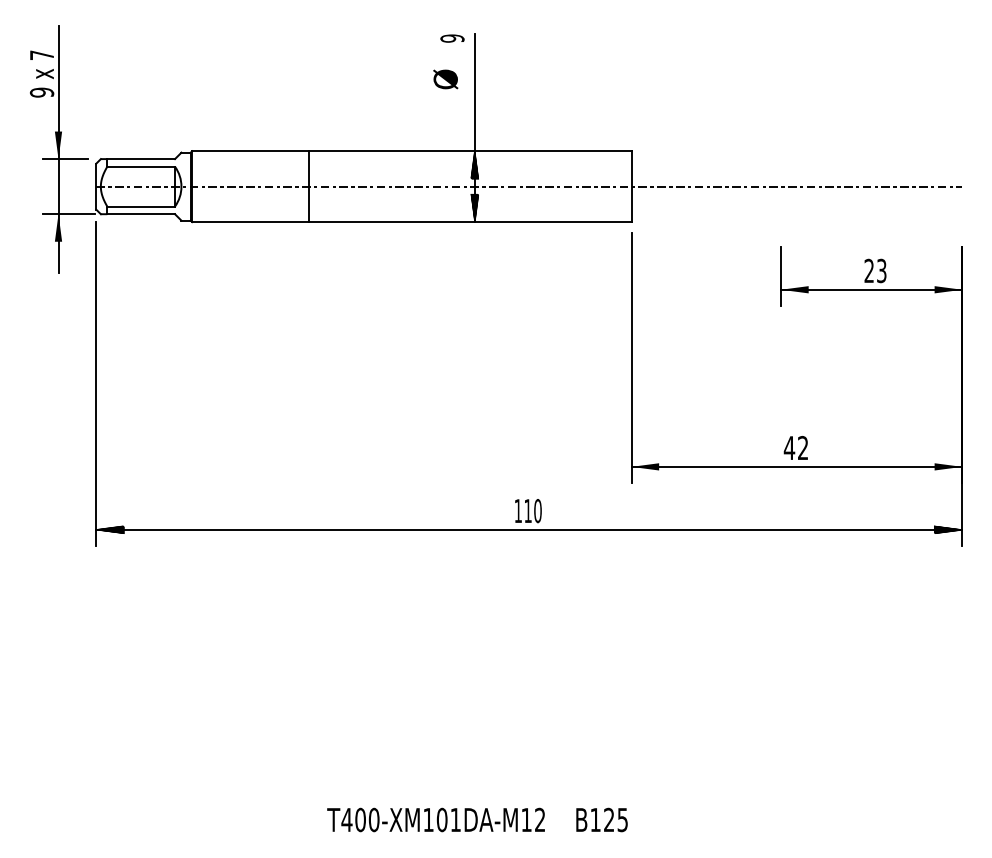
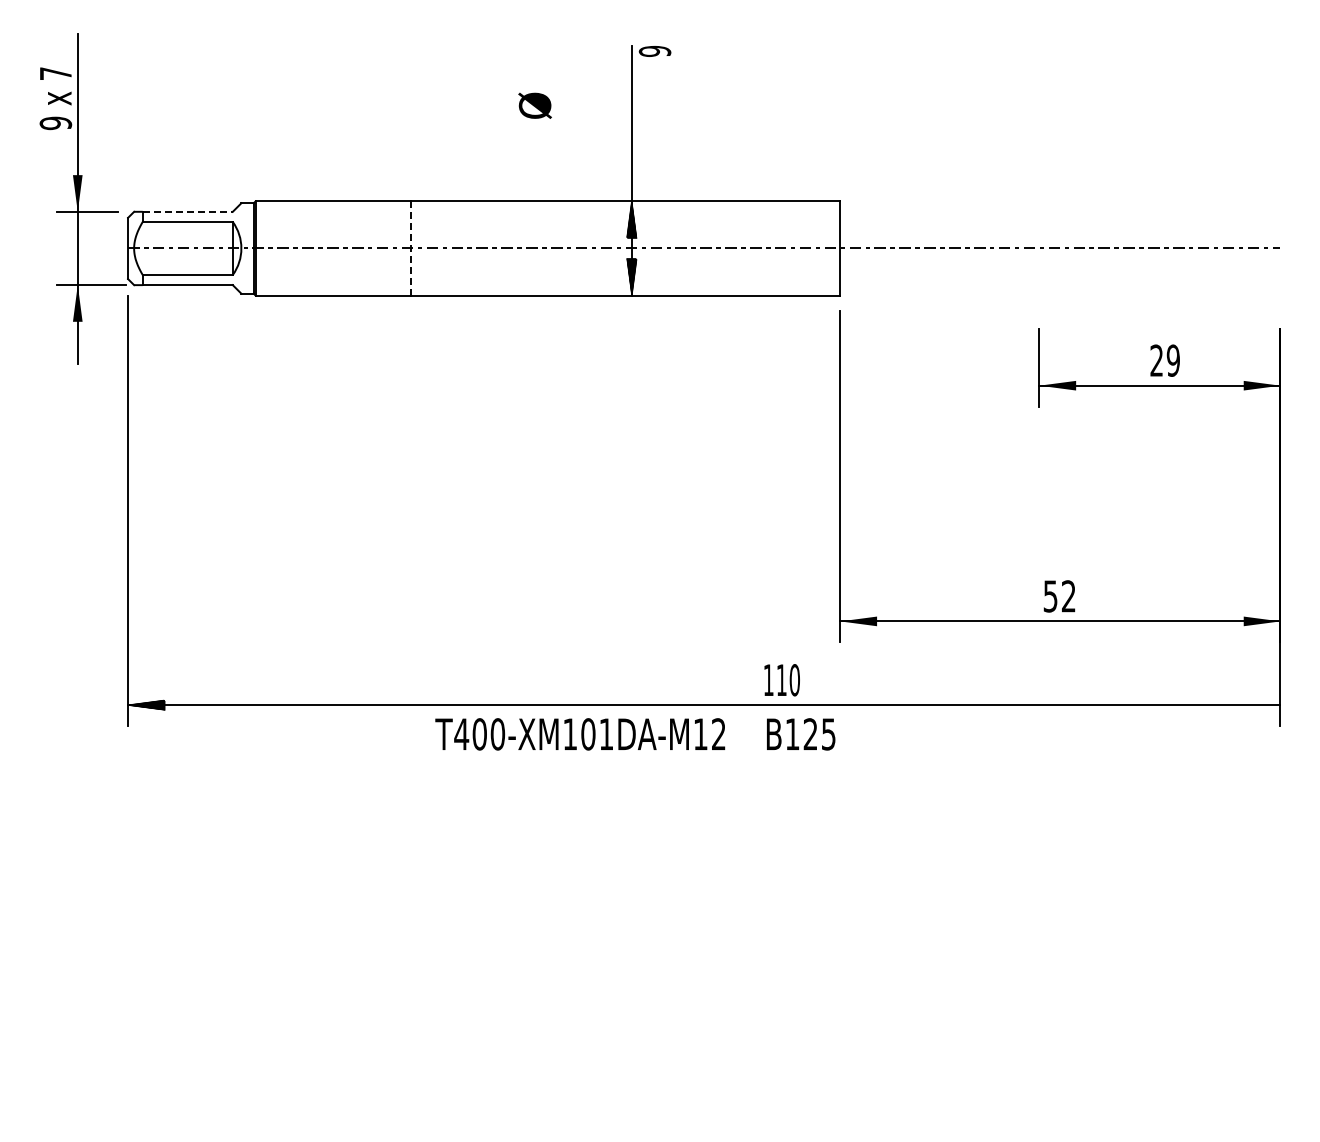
text: (452, 38) -> (654, 51), moved
text: (445, 79) -> (534, 105), moved
line: (141, 158) -> (188, 211), solid -> dashed
line: (308, 186) -> (410, 248), solid -> dashed
text: (881, 270) -> (1172, 360), 23 -> 29
text: (789, 448) -> (1050, 596), 42 -> 52
text: (527, 511) -> (781, 680), moved
hatch: (947, 530) -> (1261, 705), removed
text: (477, 820) -> (635, 734), moved

